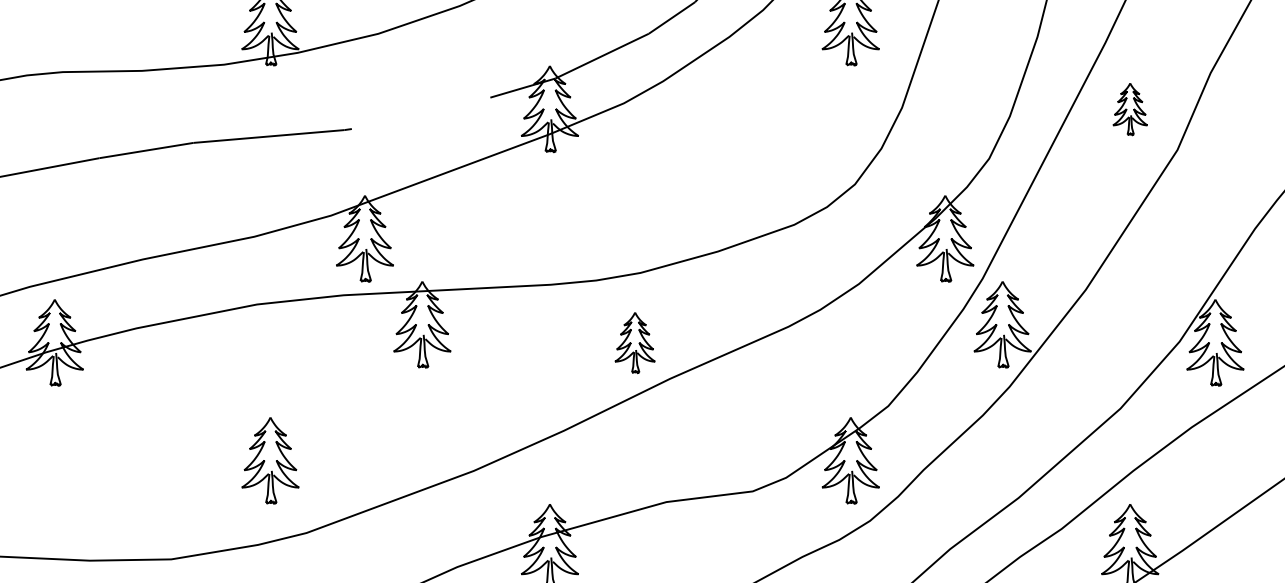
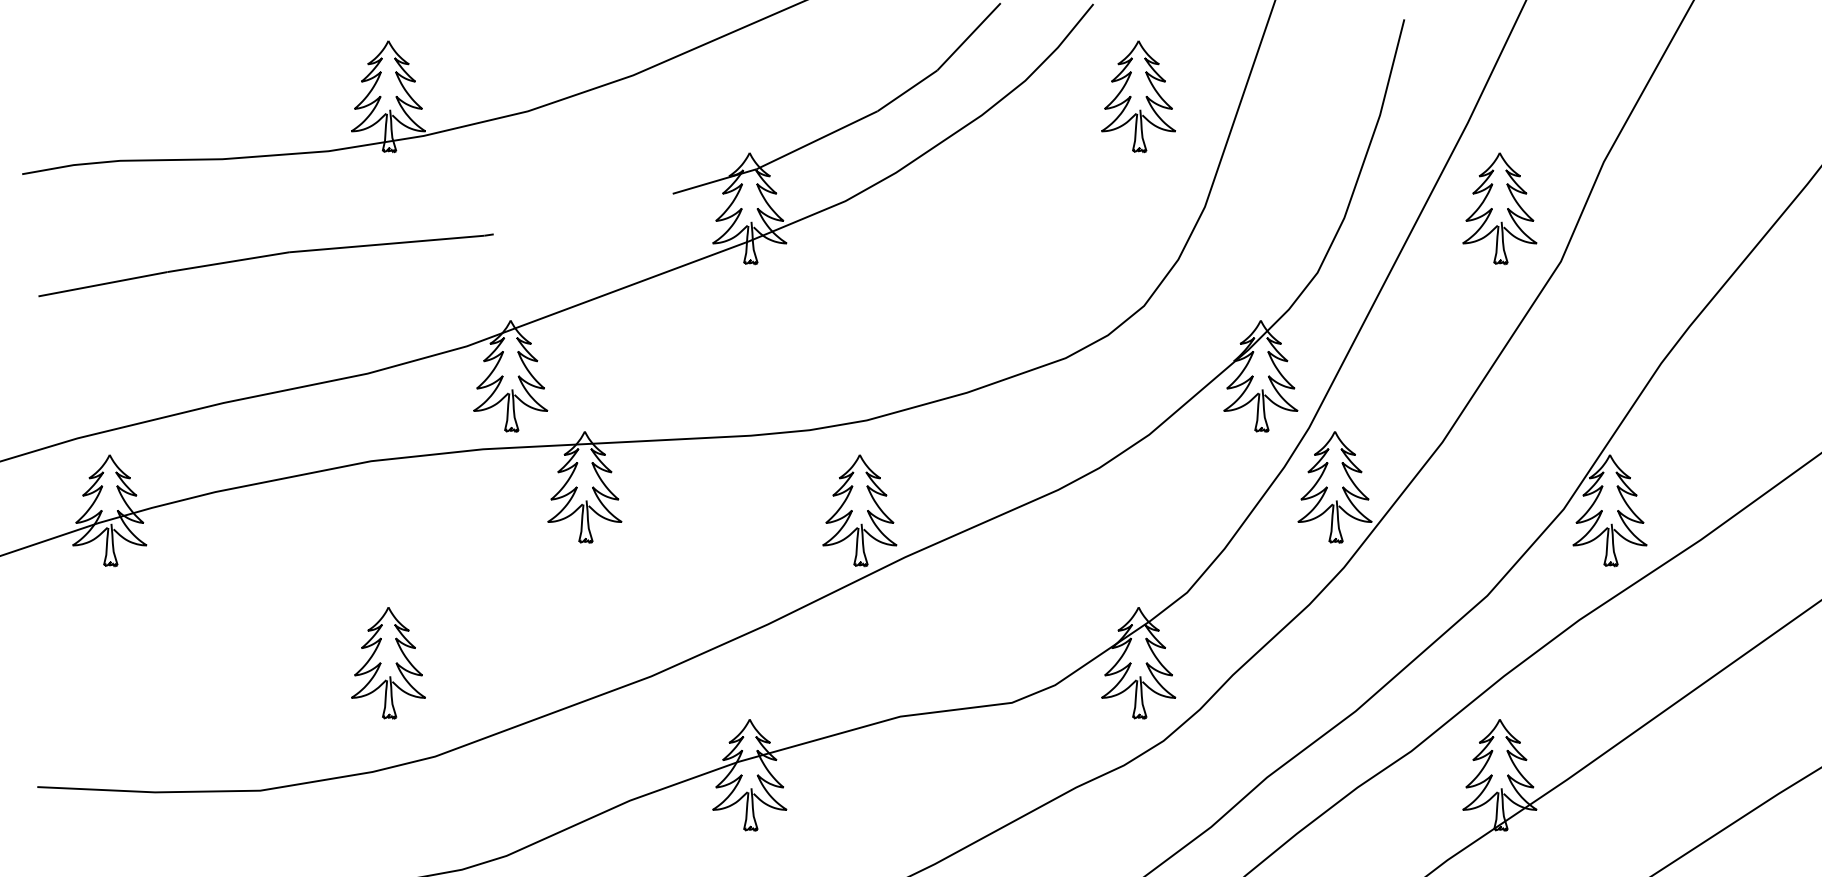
part: (1129, 109) -> (1499, 208), size x1.67
part: (634, 342) -> (859, 510), size x1.43

